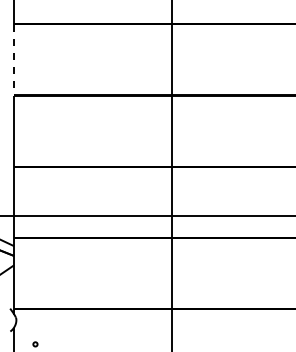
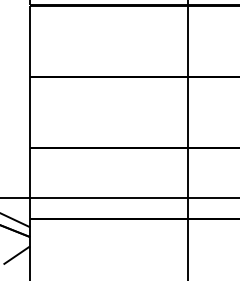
line: (14, 59) -> (30, 40), dashed -> solid

